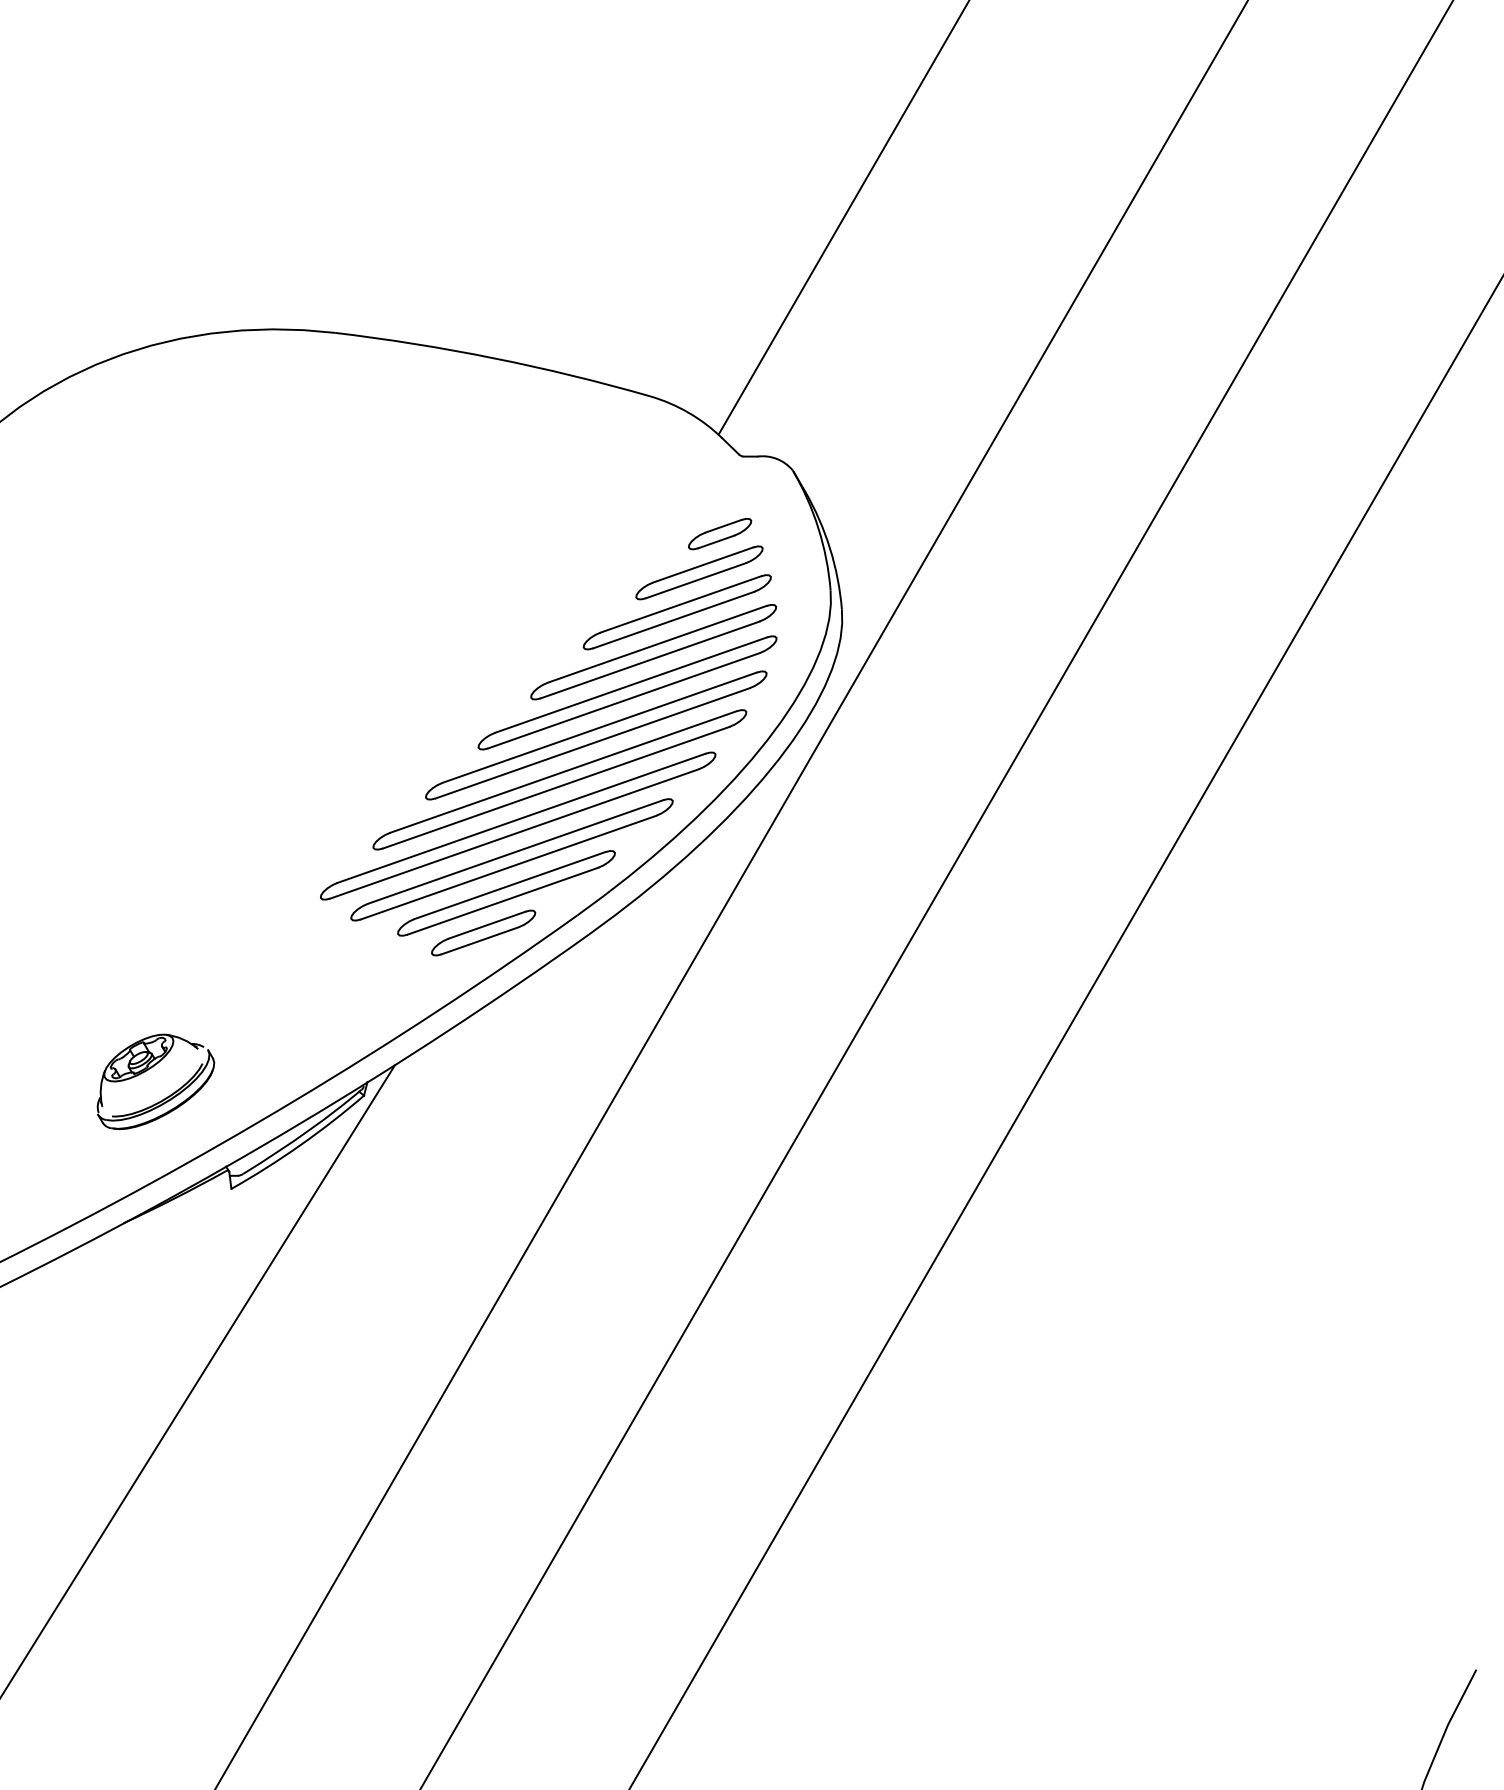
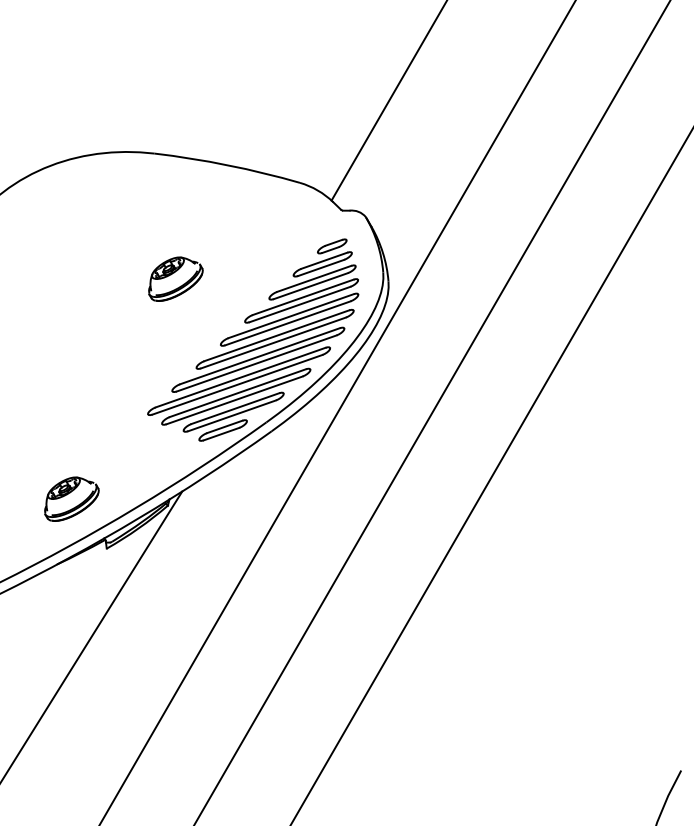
part: (380, 603) -> (175, 278), added

